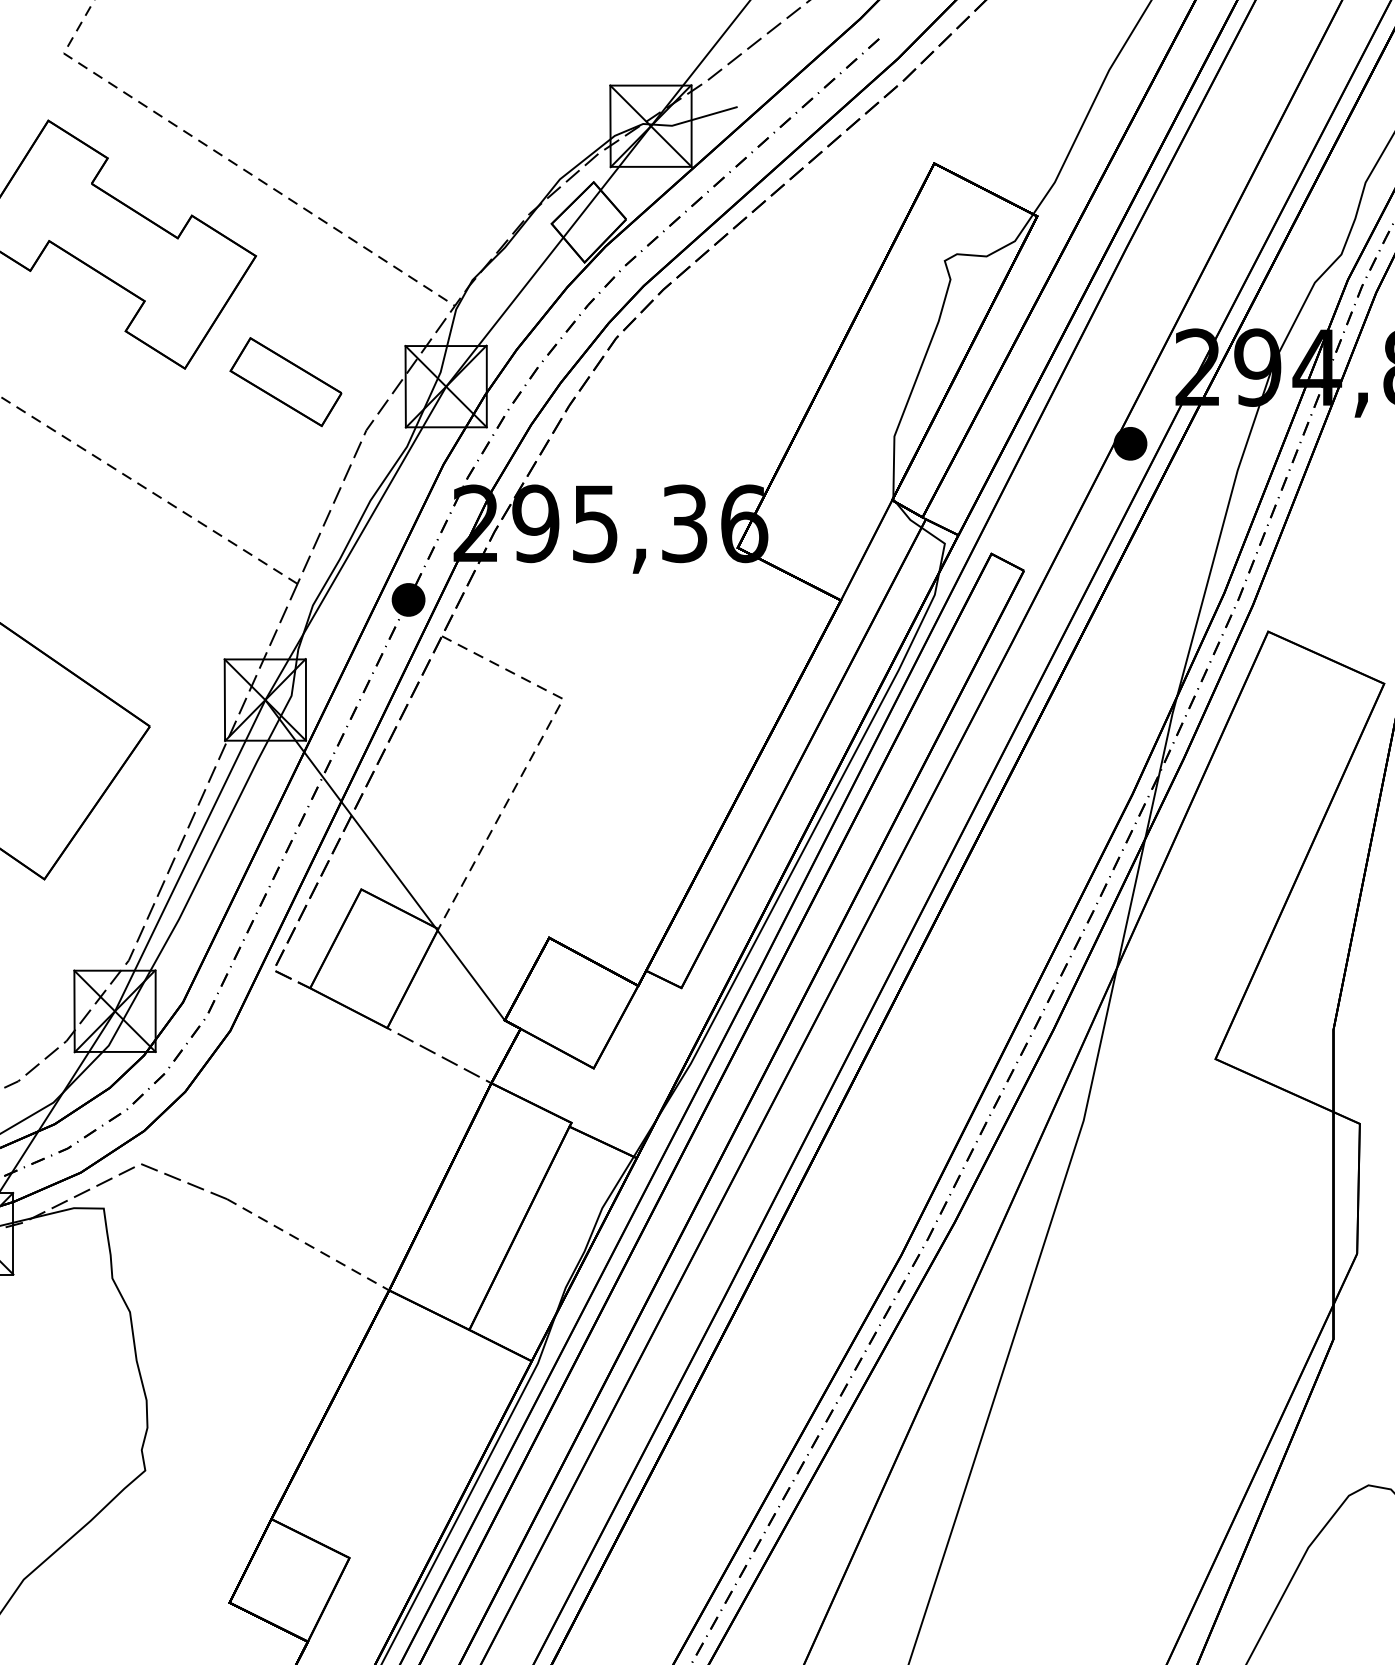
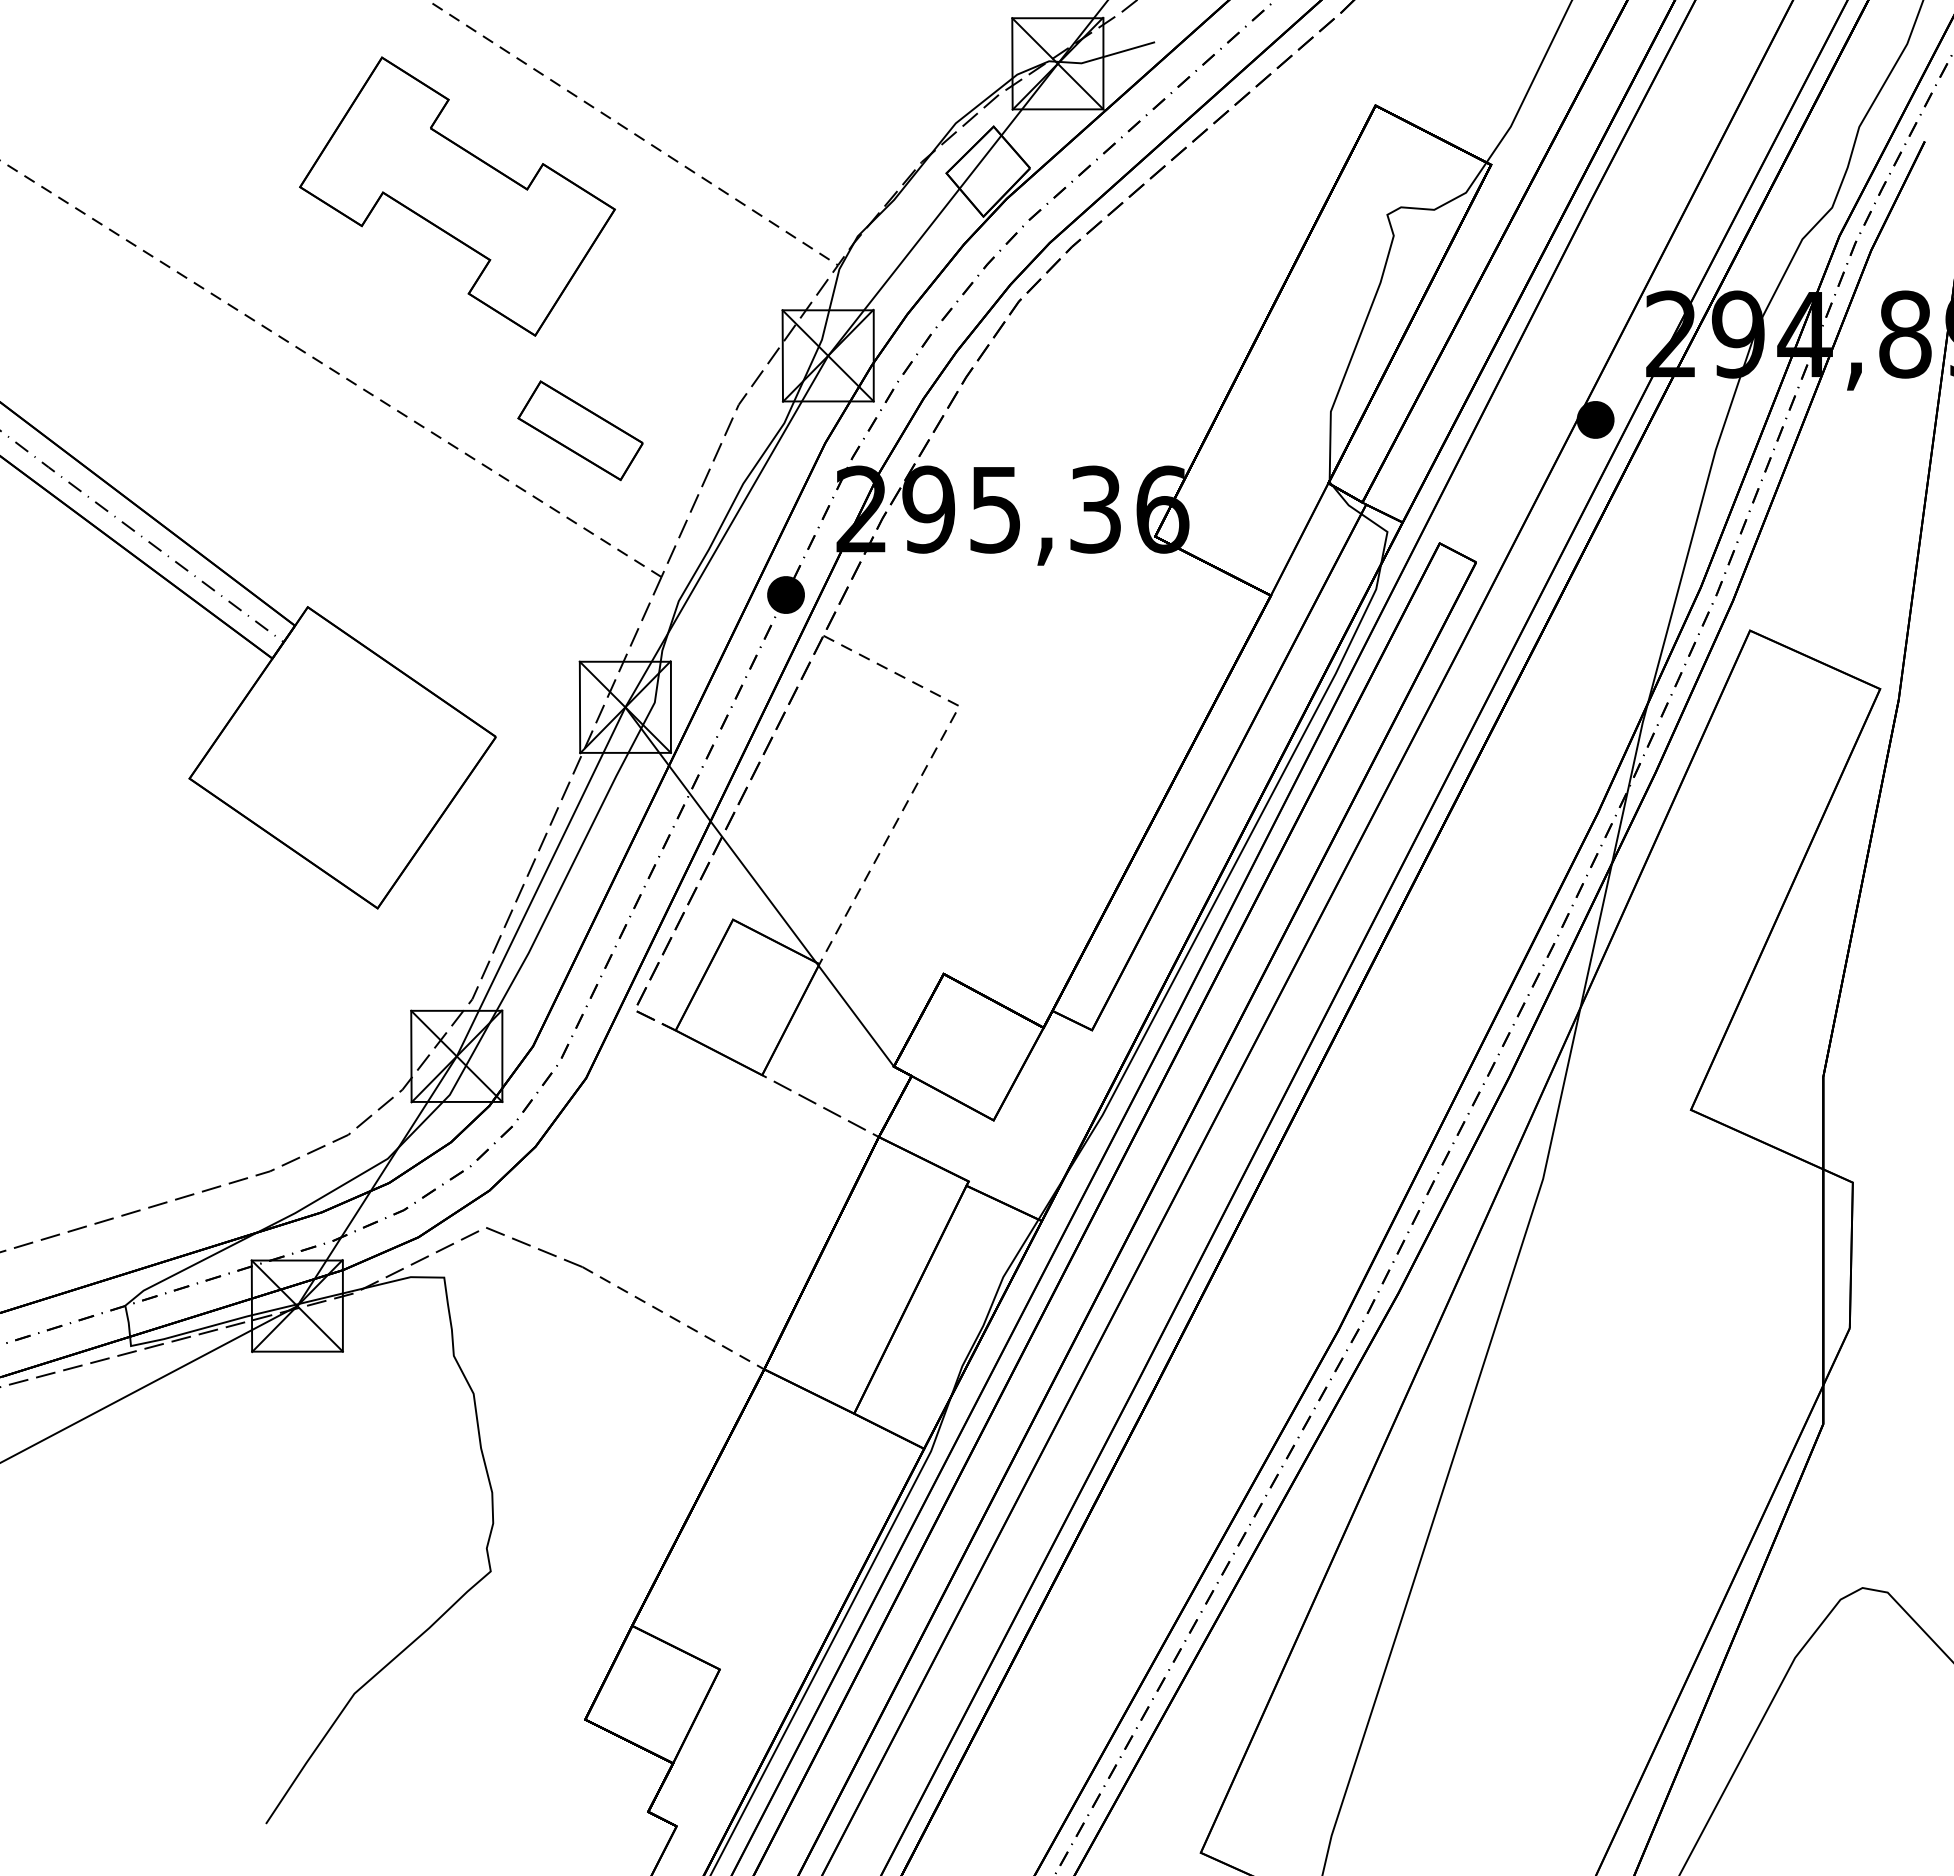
part: (285, 381) -> (580, 430), moved

